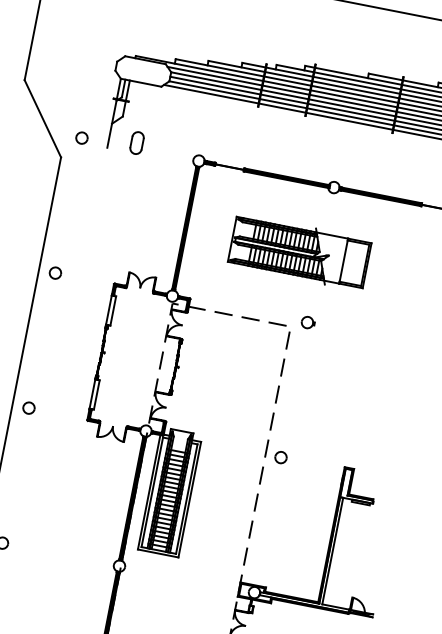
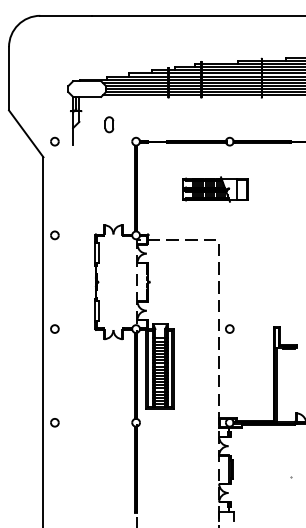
part: (137, 142) -> (109, 124), moved
part: (299, 252) -> (215, 189), size x0.7
part: (308, 322) -> (230, 235), removed

